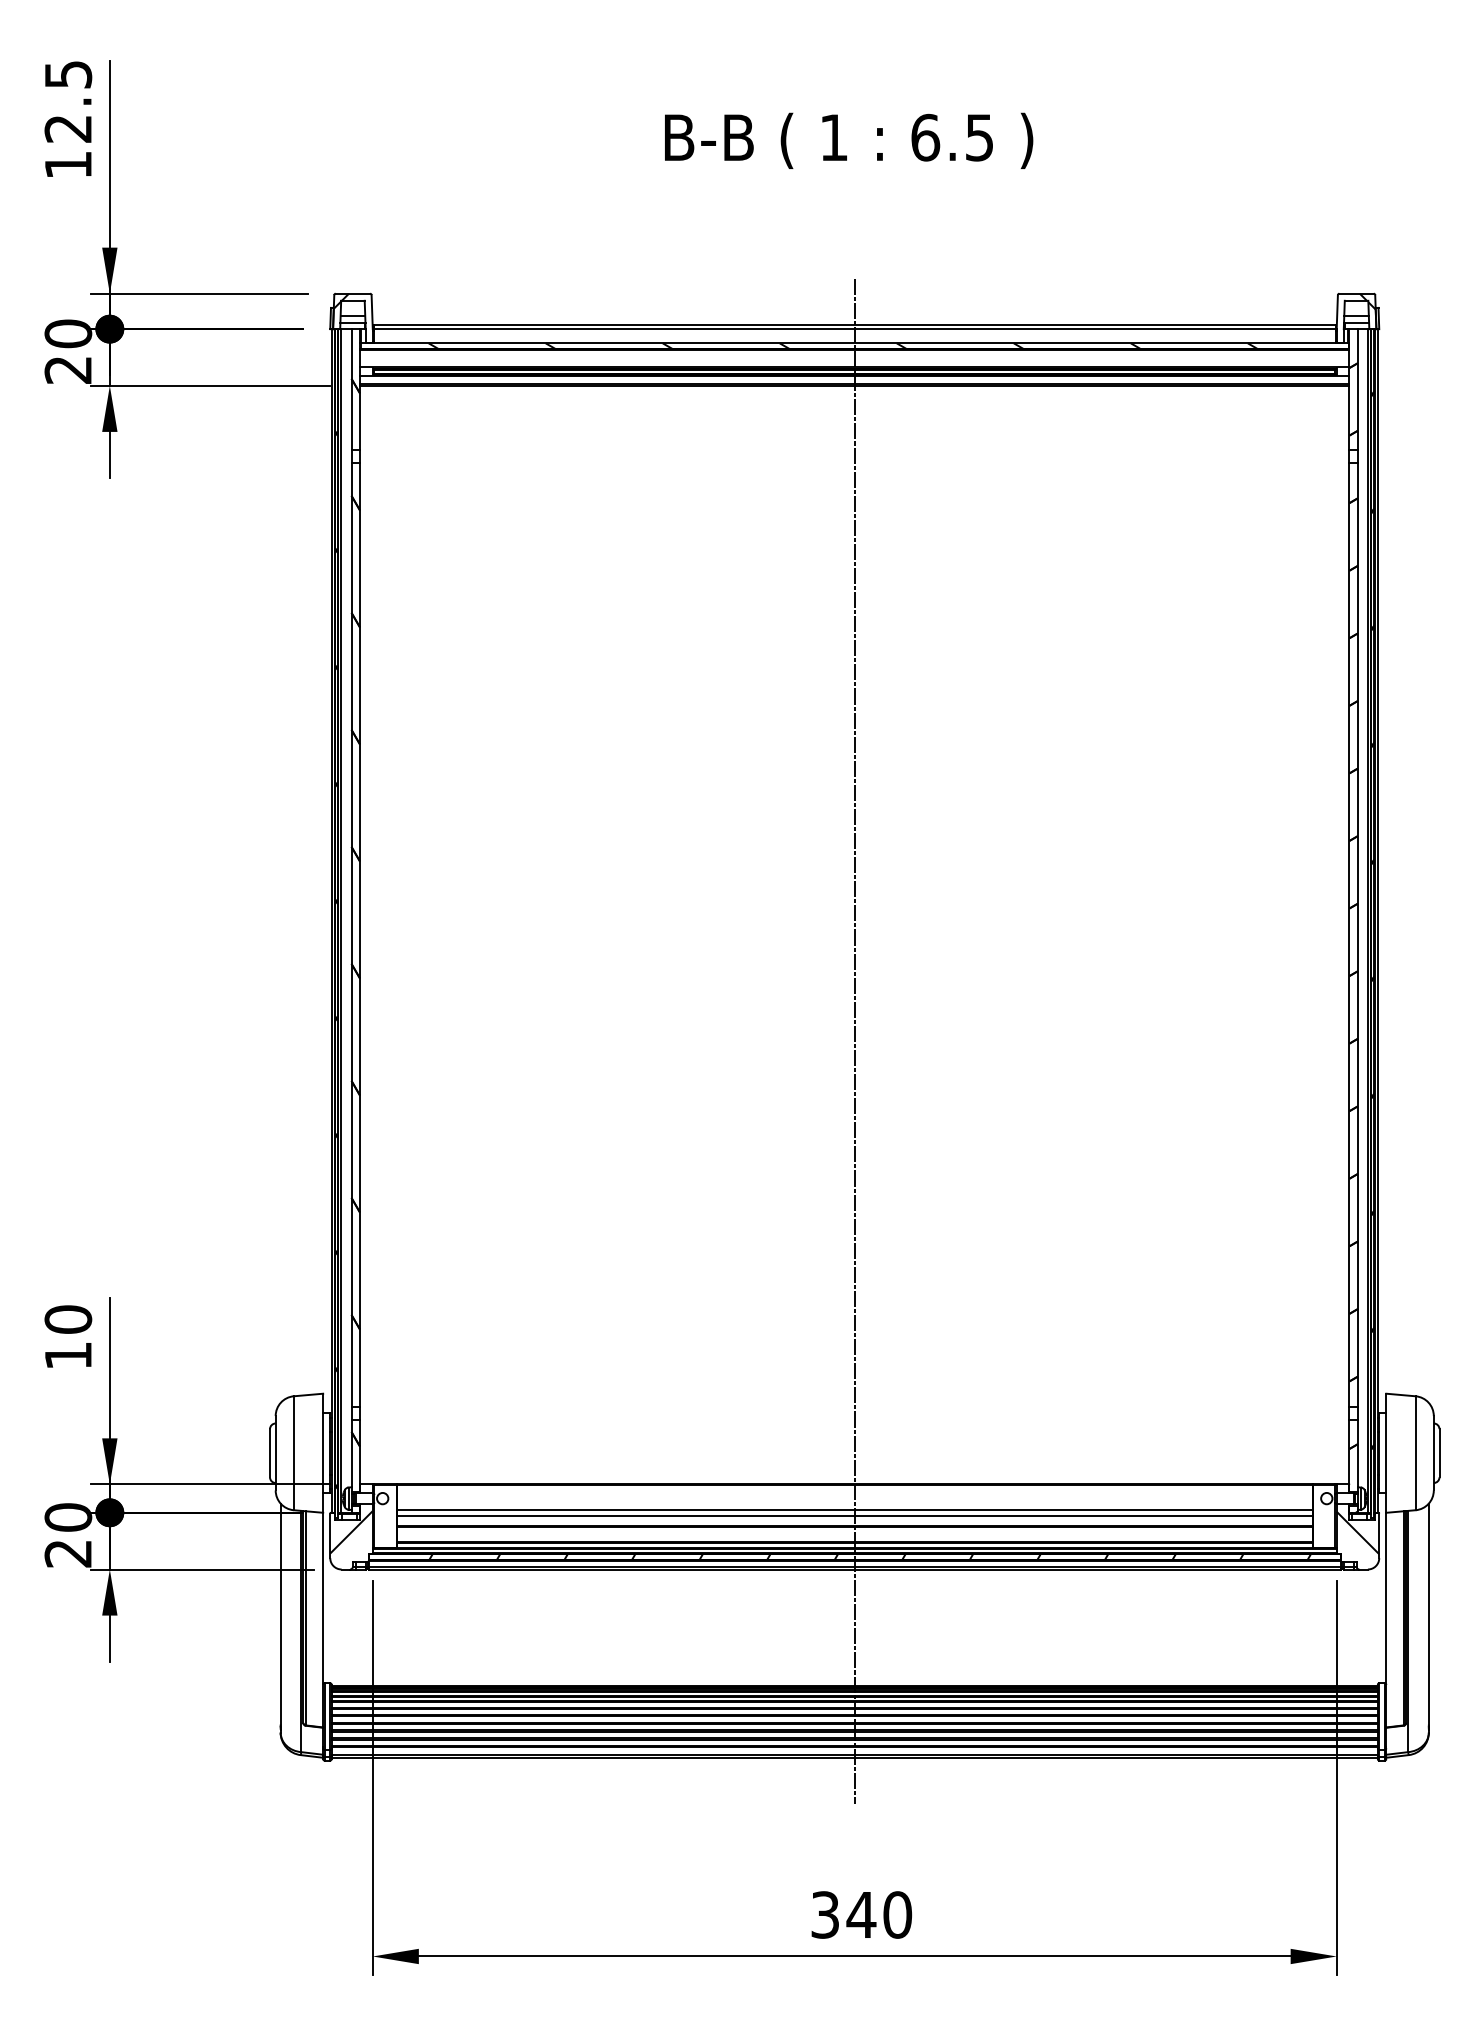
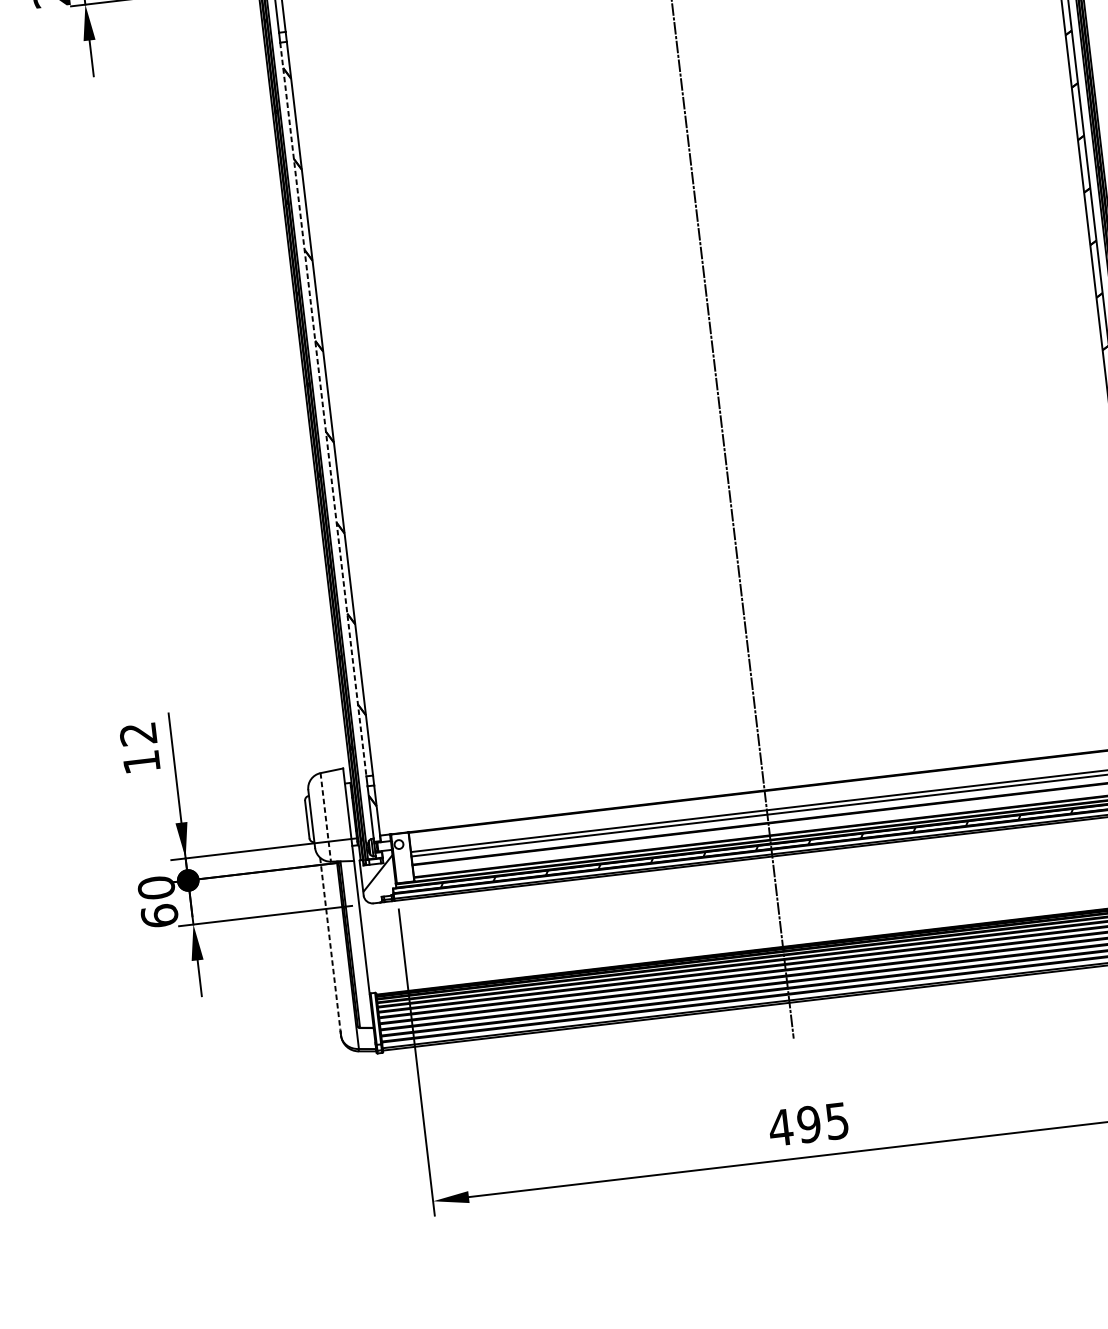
line: (351, 935) -> (323, 409), solid -> dashed
text: (68, 1319) -> (138, 734), 10 -> 12
line: (293, 1453) -> (325, 817), solid -> dashed
text: (68, 1553) -> (159, 915), 20 -> 60
line: (280, 1614) -> (330, 943), solid -> dashed
text: (861, 1914) -> (809, 1124), 340 -> 495

